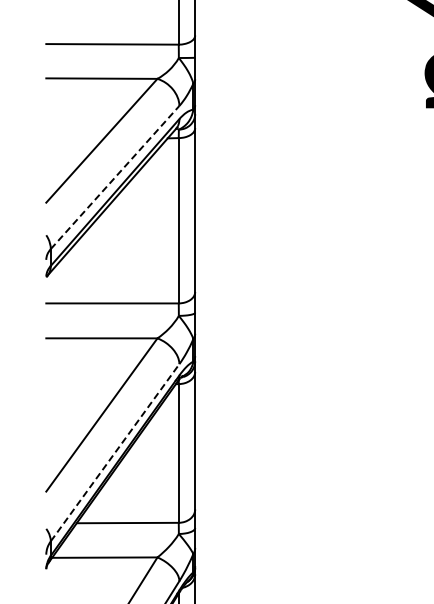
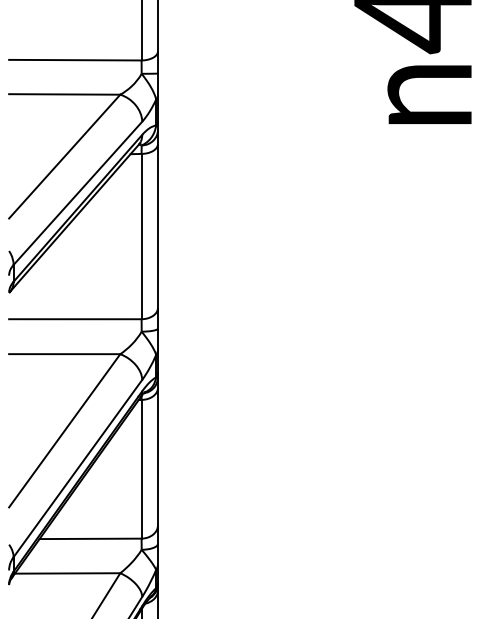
line: (115, 176) -> (78, 192), dashed -> solid
line: (115, 452) -> (78, 468), dashed -> solid

